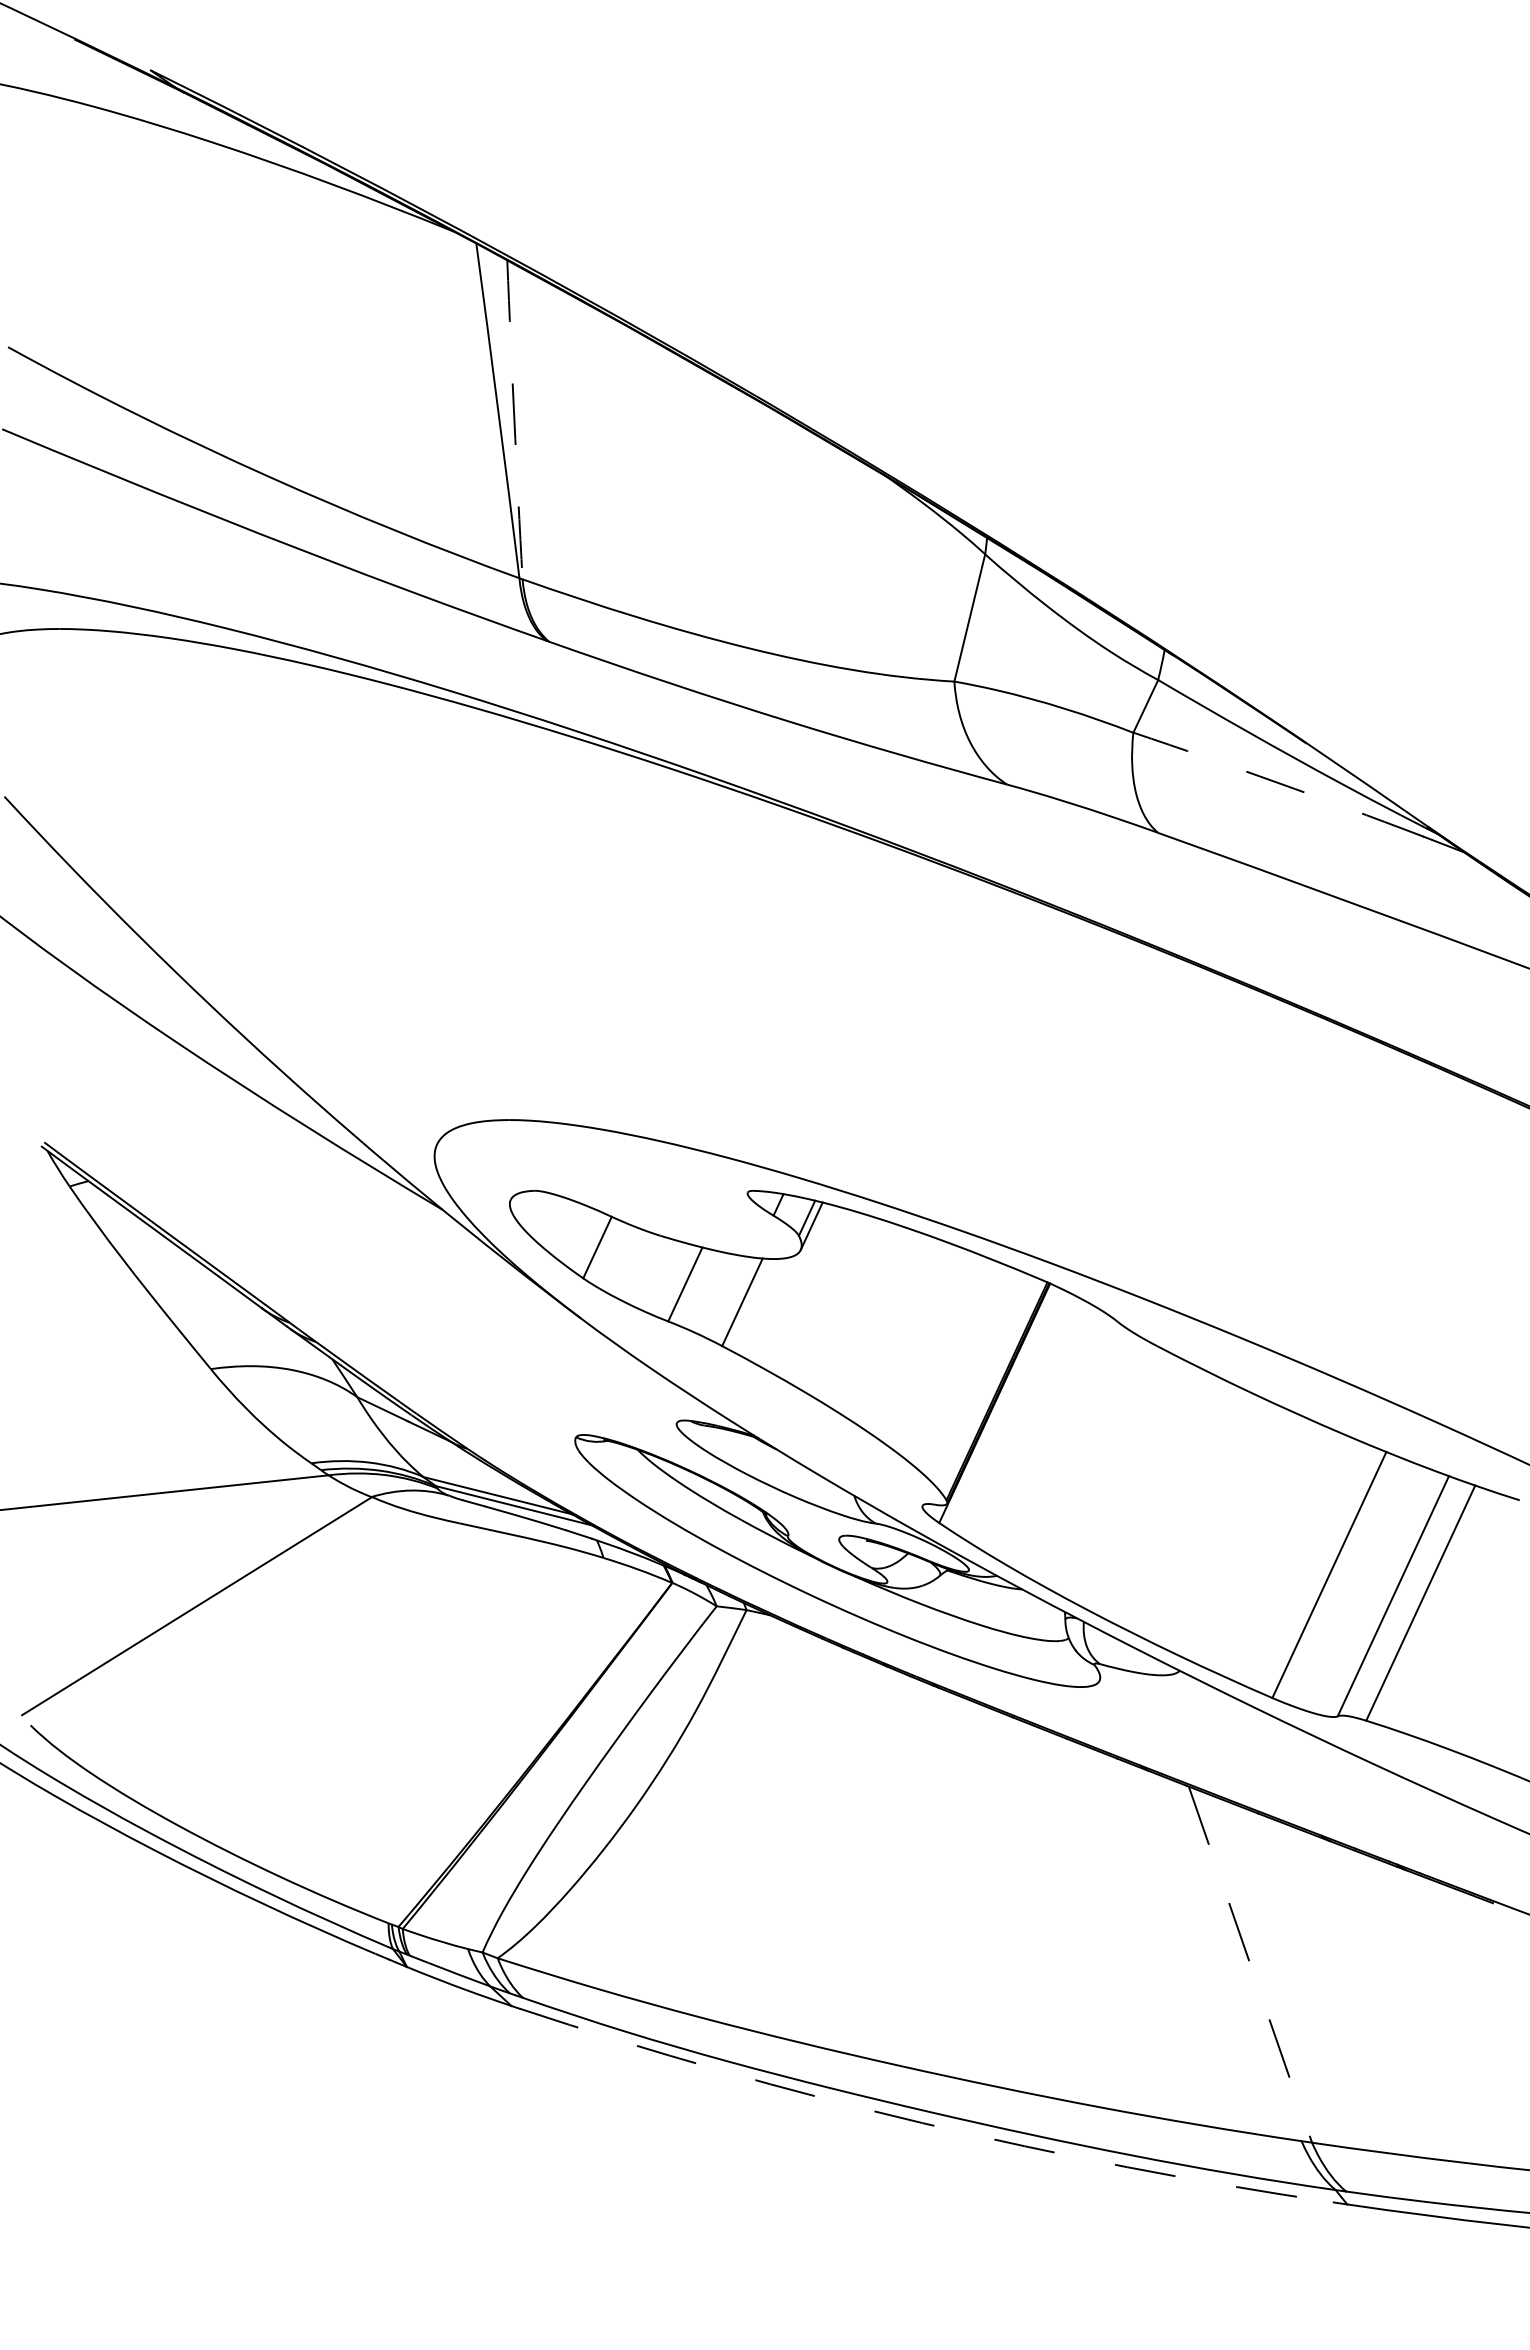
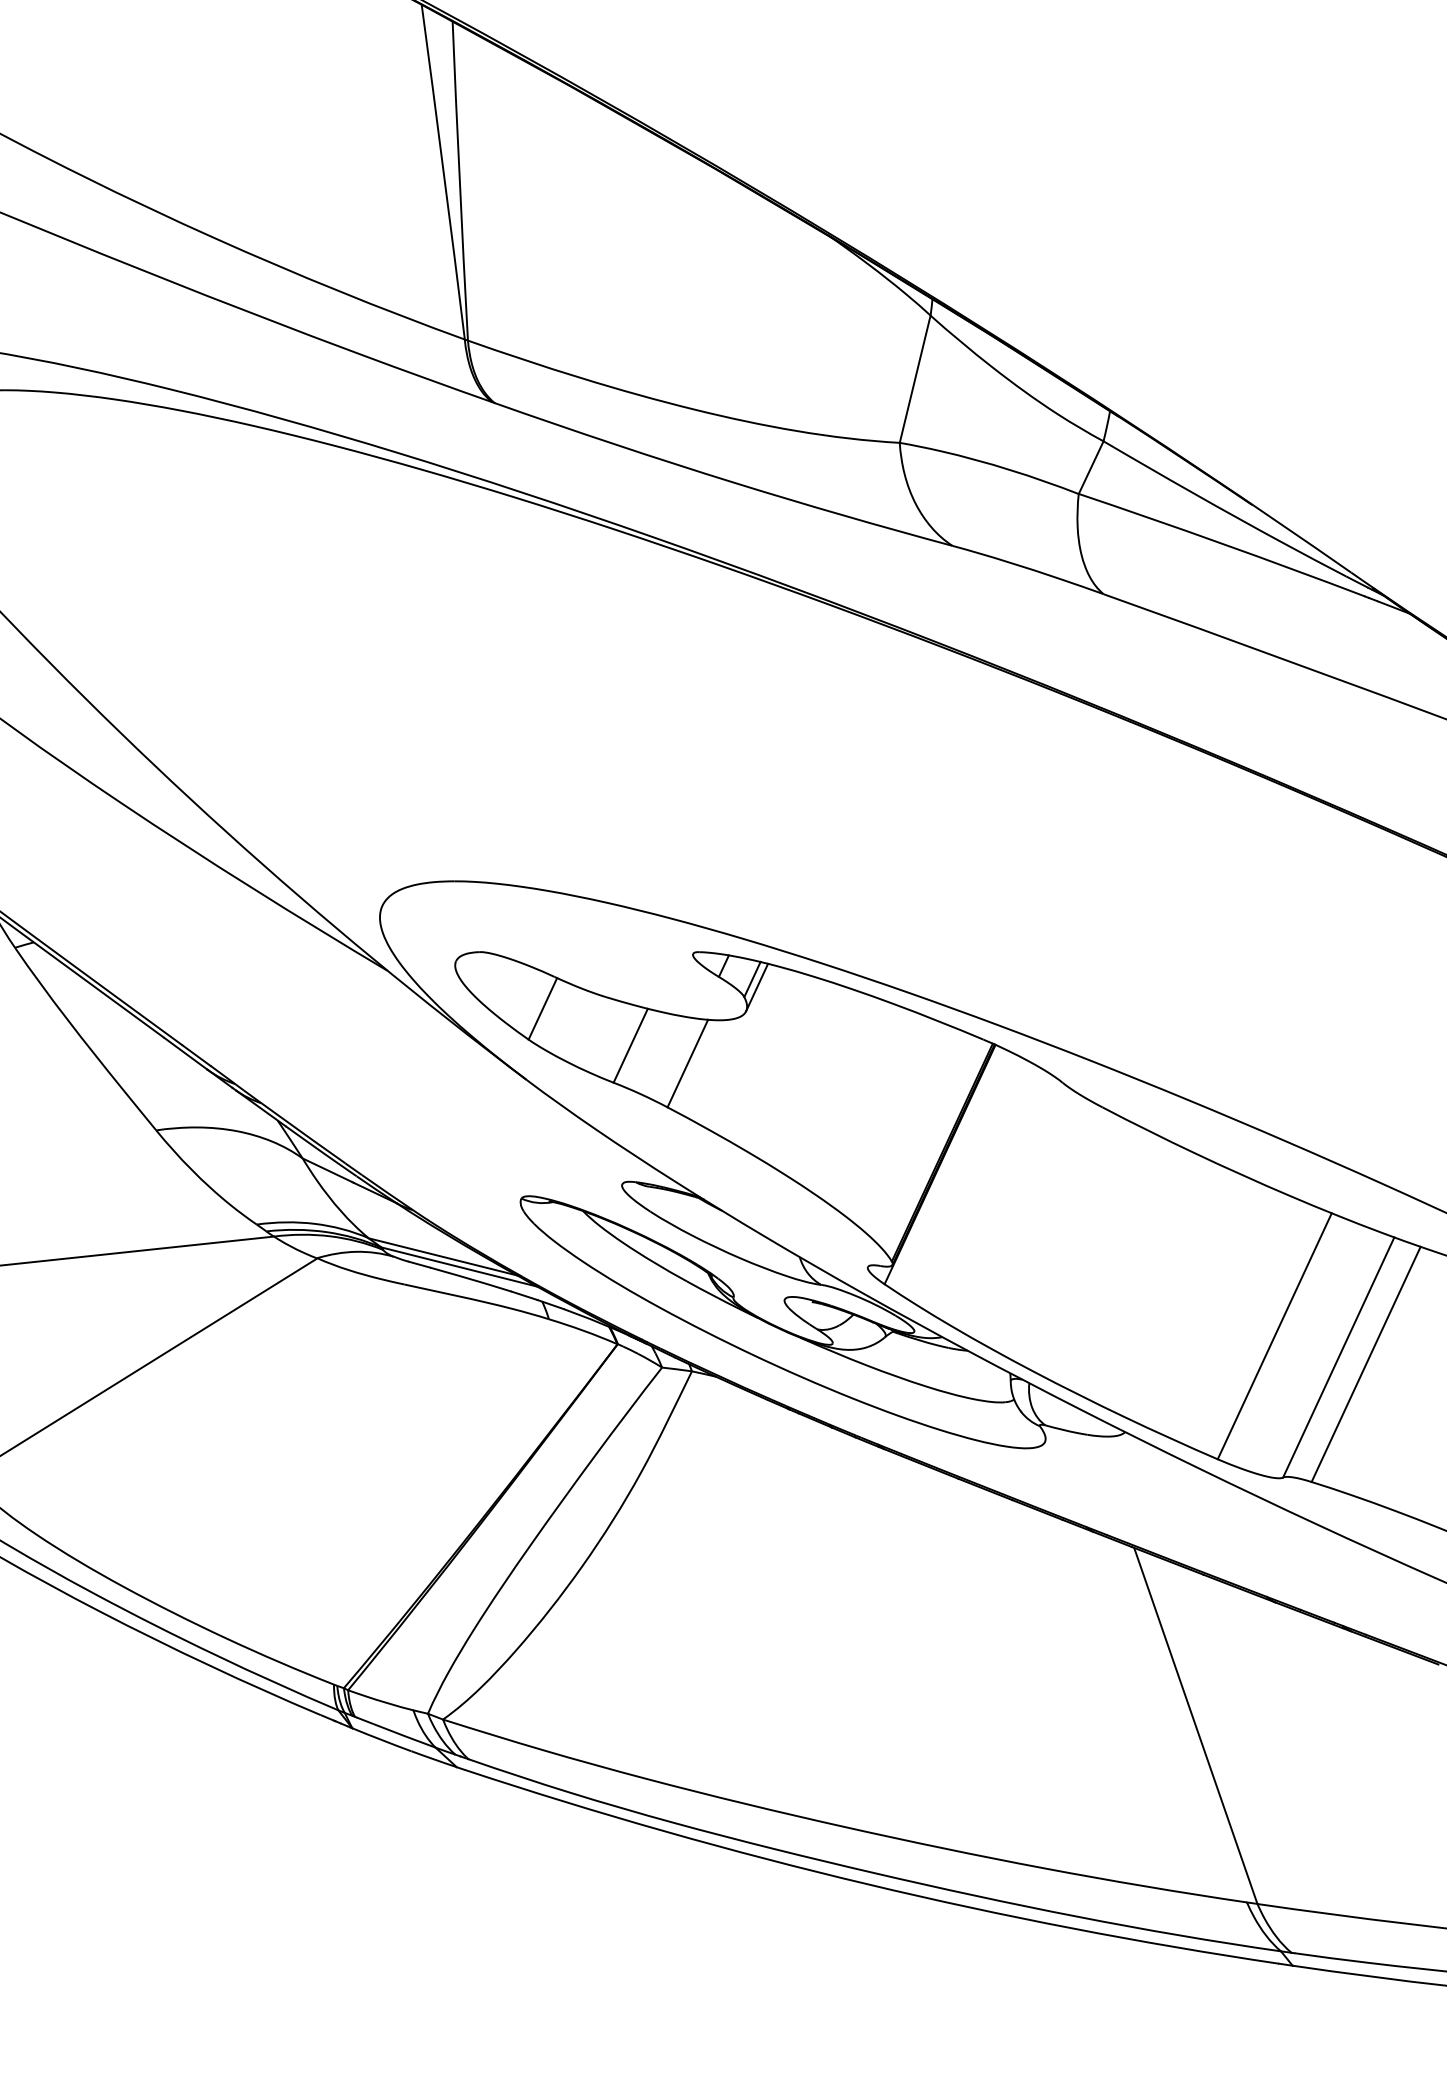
arc: (514, 419) -> (459, 180), dashed -> solid
arc: (1277, 782) -> (1222, 543), dashed -> solid
line: (1250, 1965) -> (1195, 1726), dashed -> solid
arc: (922, 2123) -> (867, 1884), dashed -> solid

